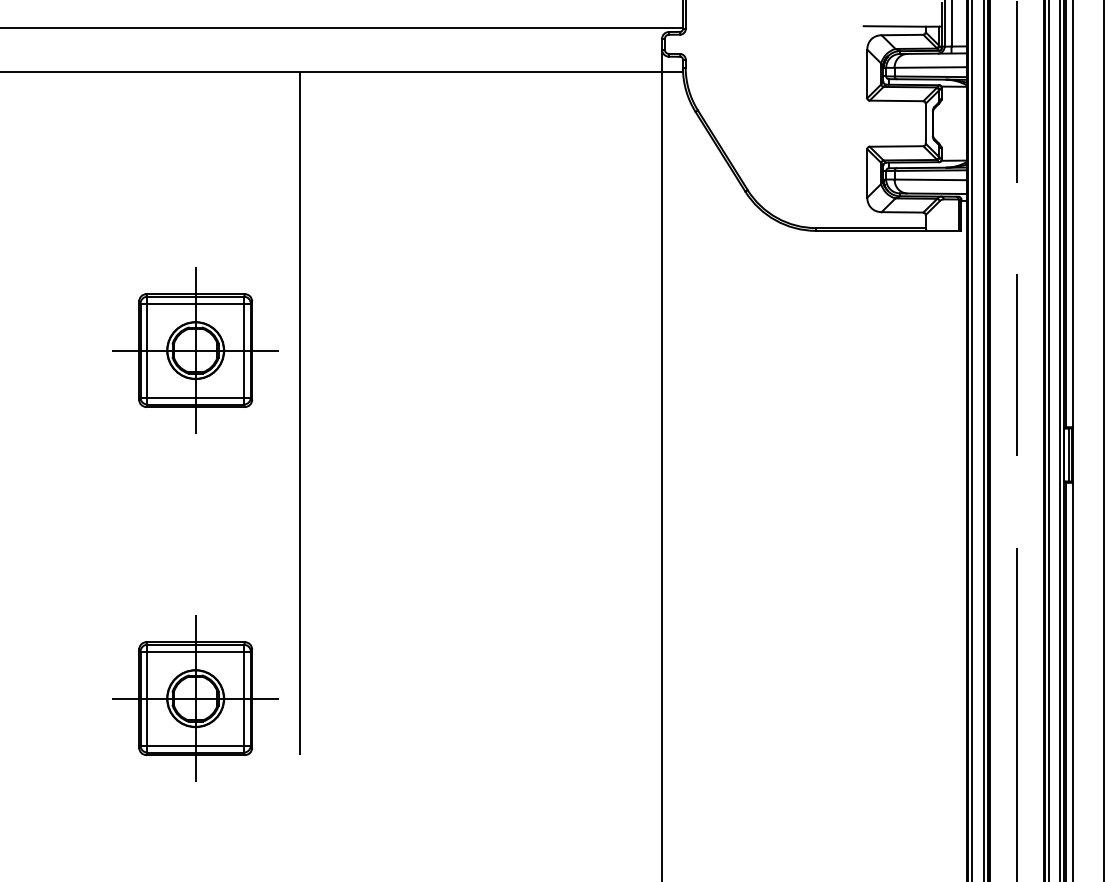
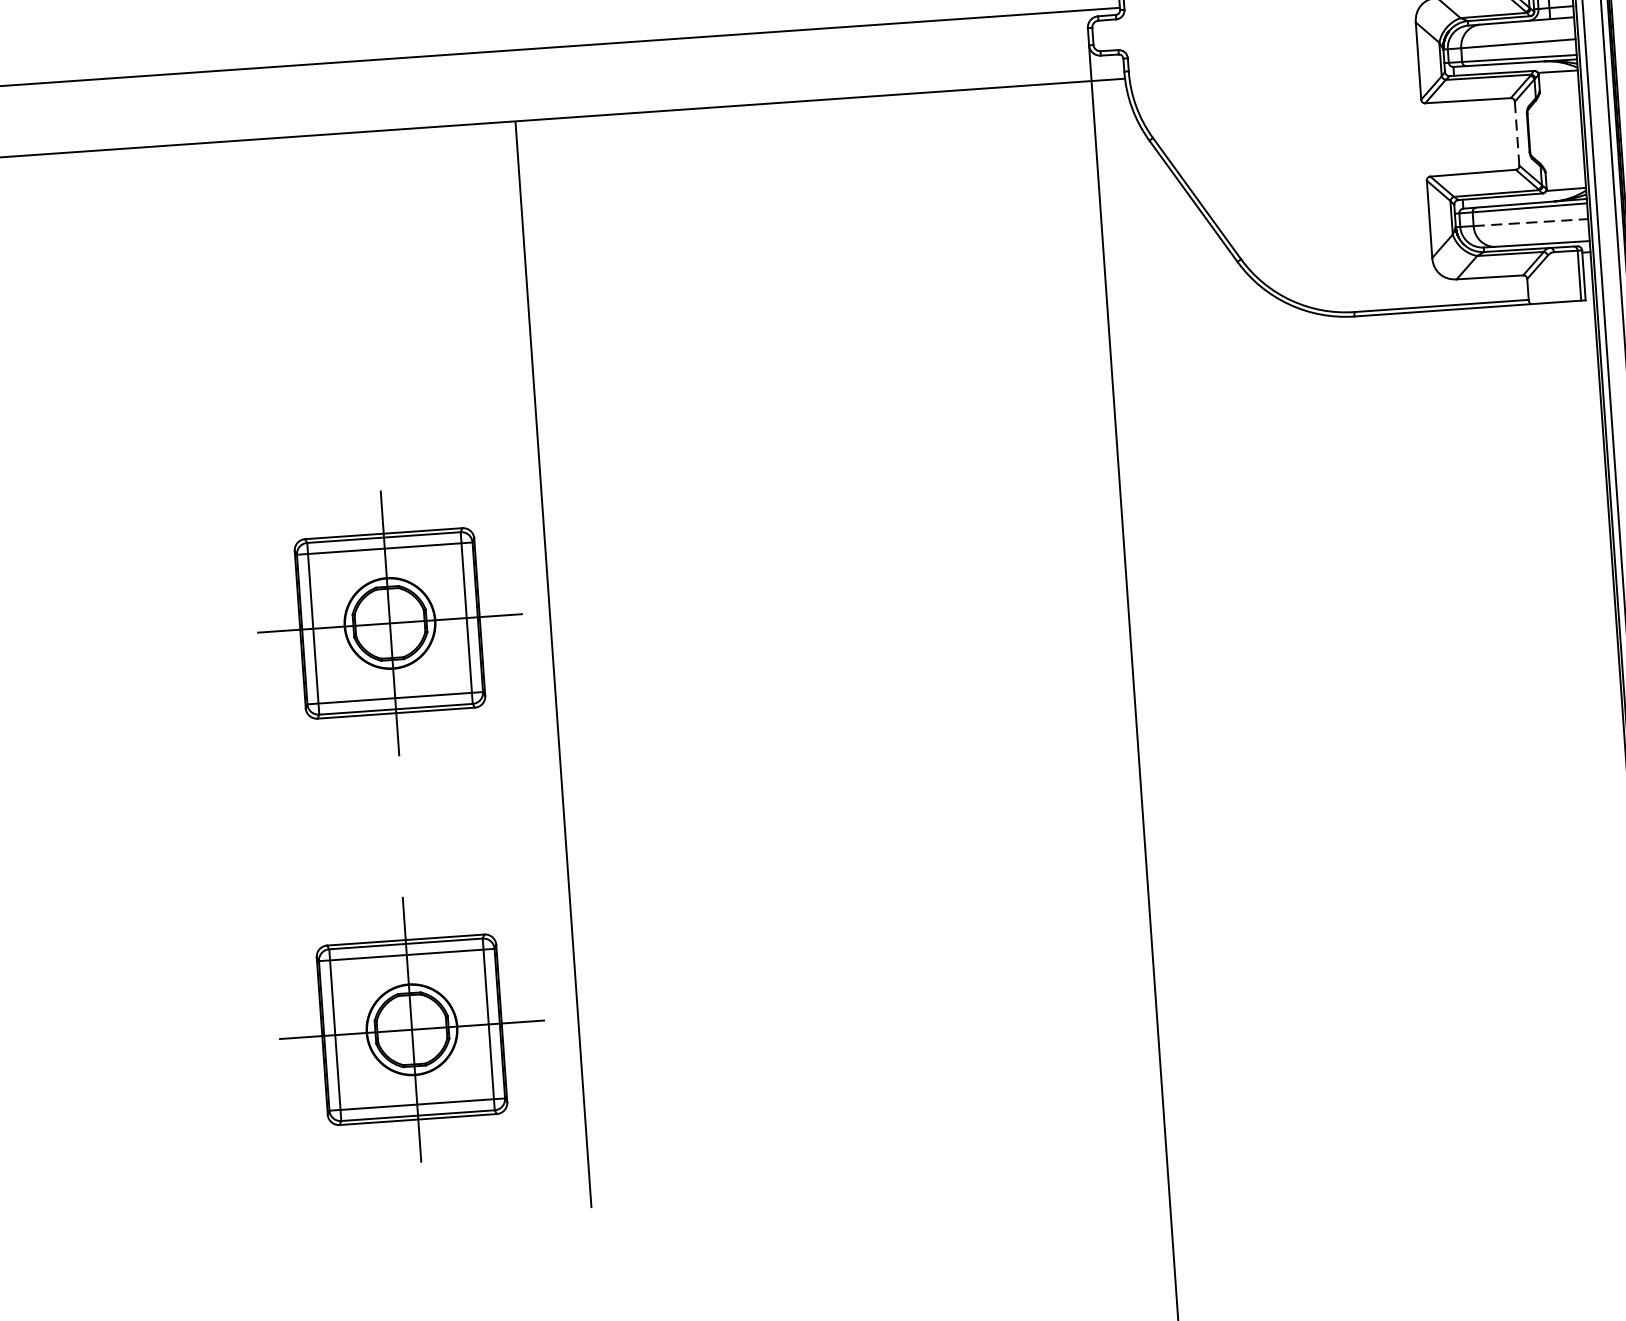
line: (925, 123) -> (1516, 133), solid -> dashed
line: (930, 179) -> (1530, 221), solid -> dashed
part: (195, 350) -> (389, 623), moved
part: (195, 698) -> (411, 1029), moved

